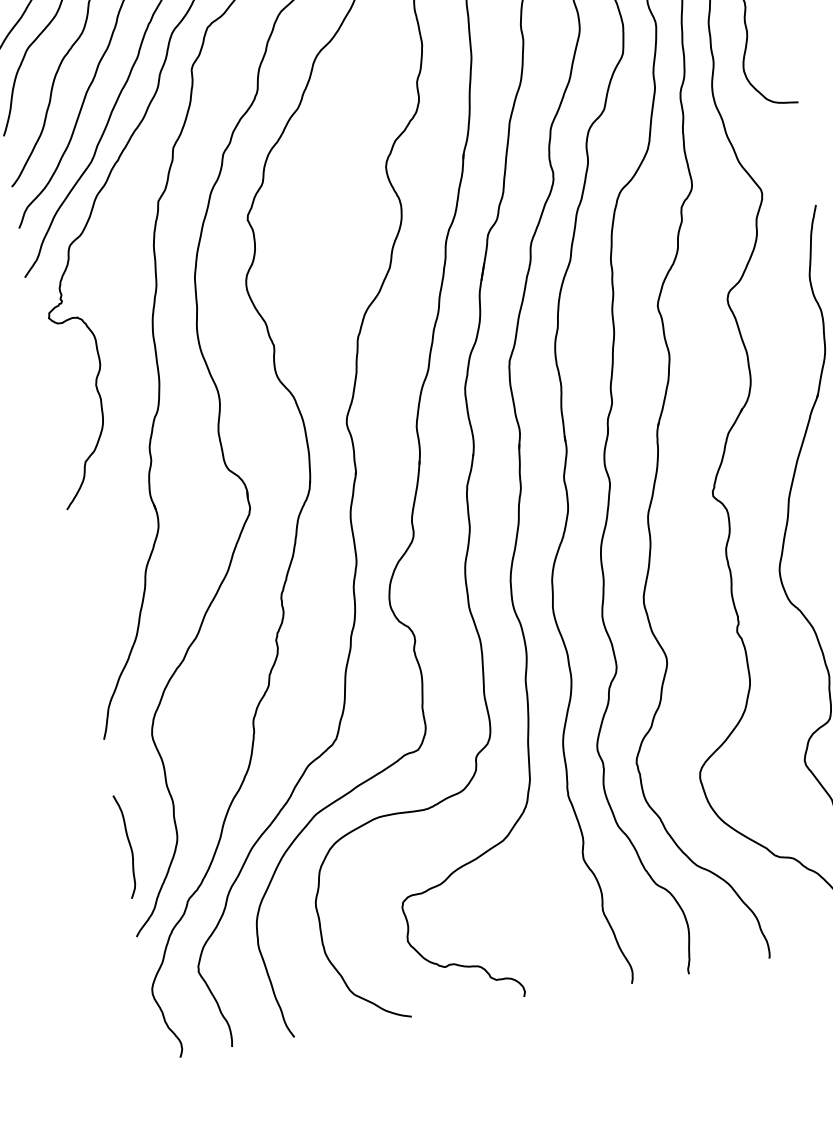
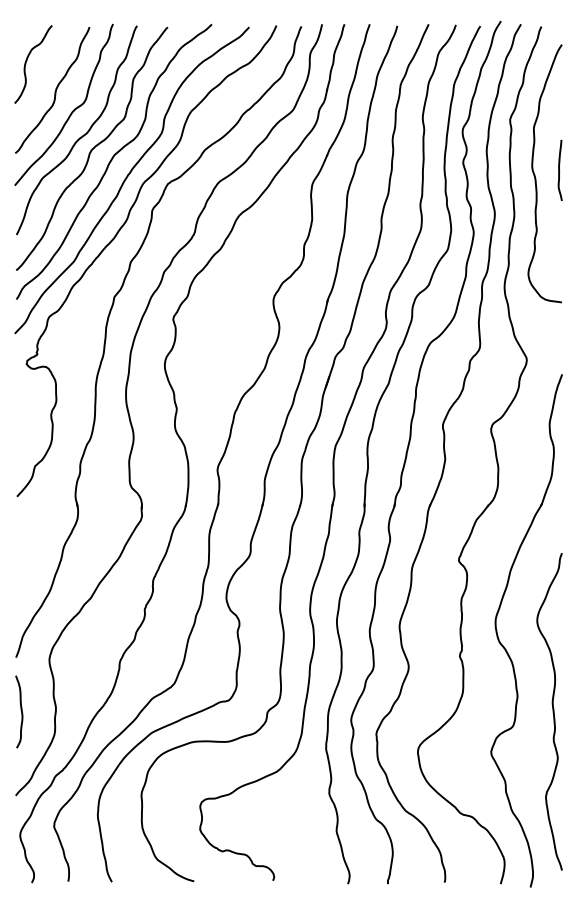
curve: (127, 844) -> (20, 710), moved

